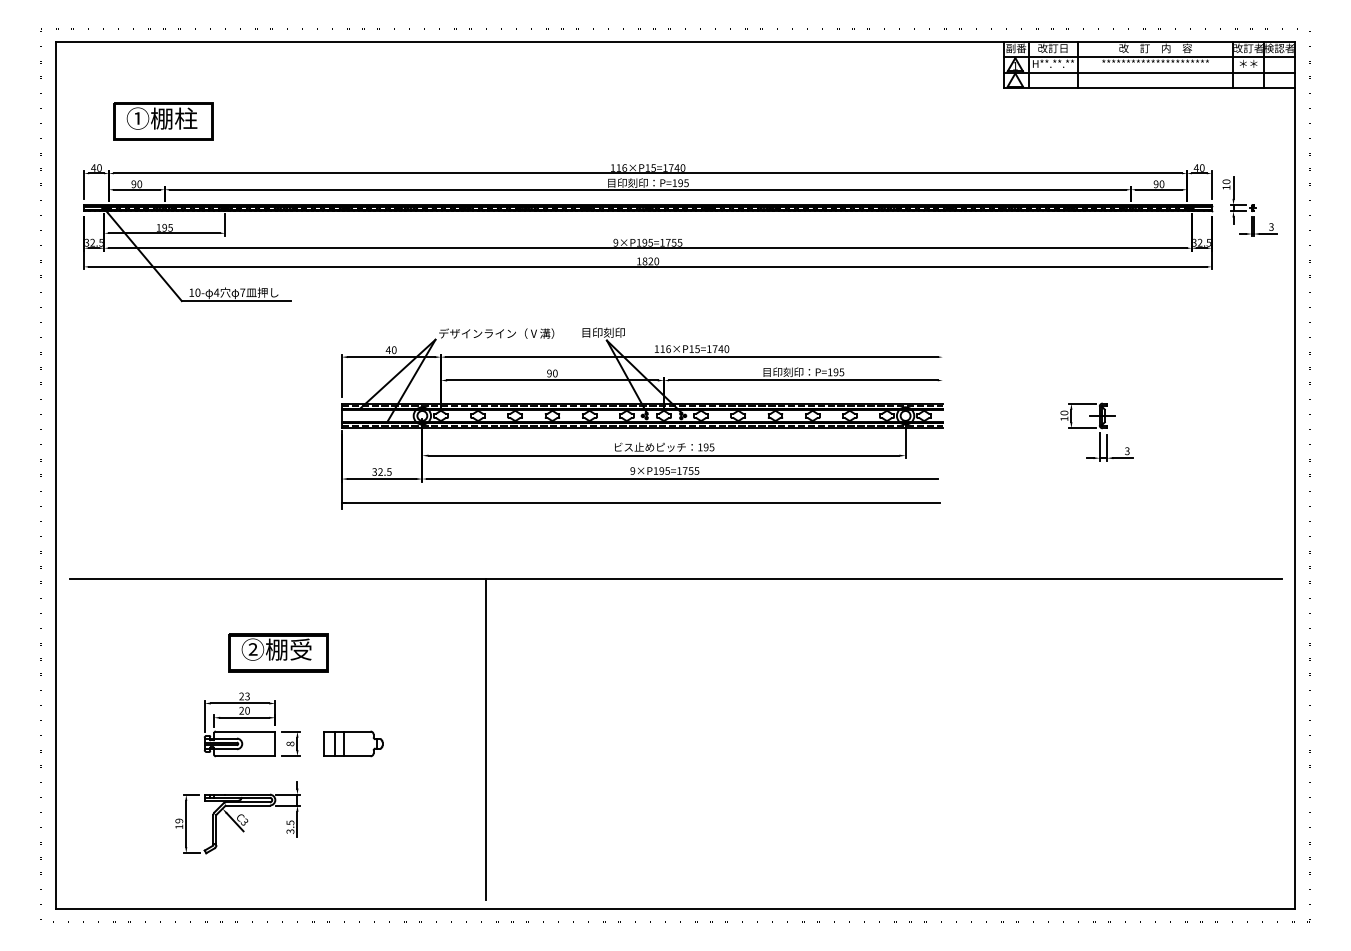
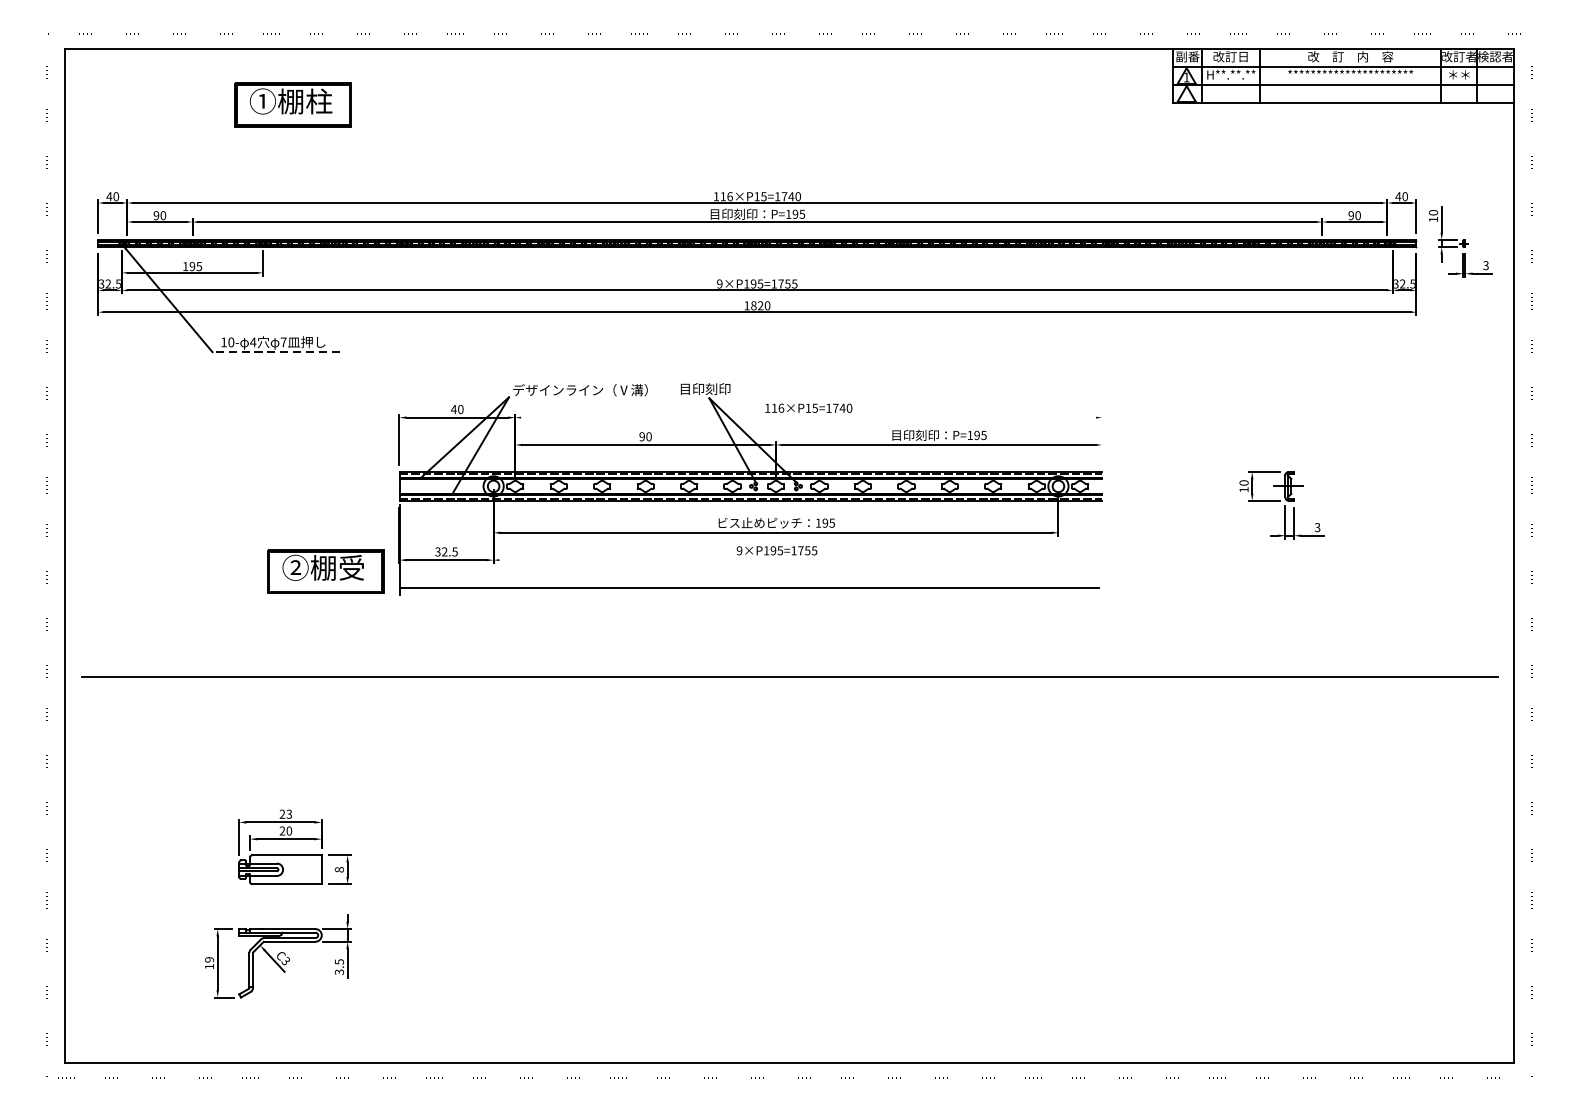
part: (163, 121) -> (292, 104), moved
line: (235, 301) -> (275, 352), solid -> dashed
line: (691, 357) -> (808, 418), removed
line: (682, 479) -> (797, 560), removed
part: (278, 652) -> (325, 571), moved
line: (486, 739) -> (568, 864), removed
part: (353, 743) -> (413, 869), removed

